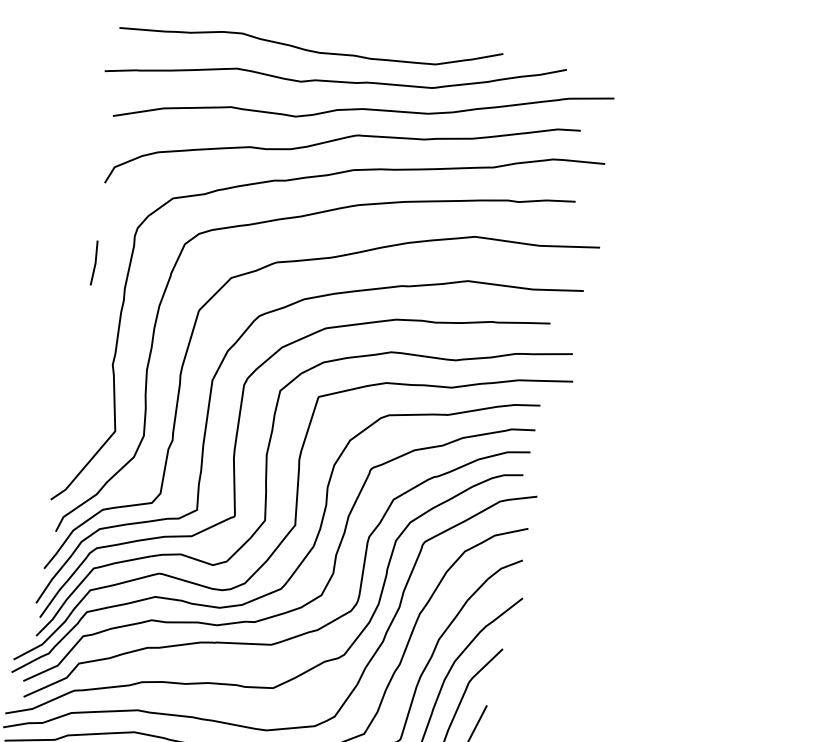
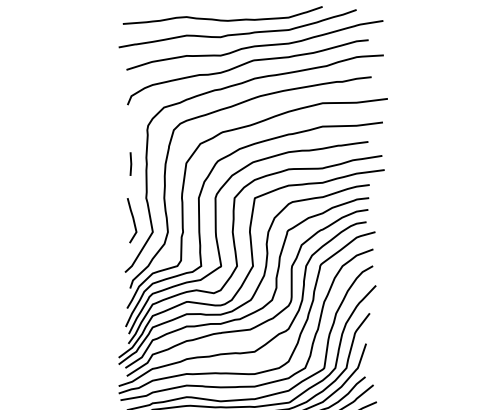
line: (94, 261) -> (130, 163), moved
line: (80, 403) -> (132, 220), added

